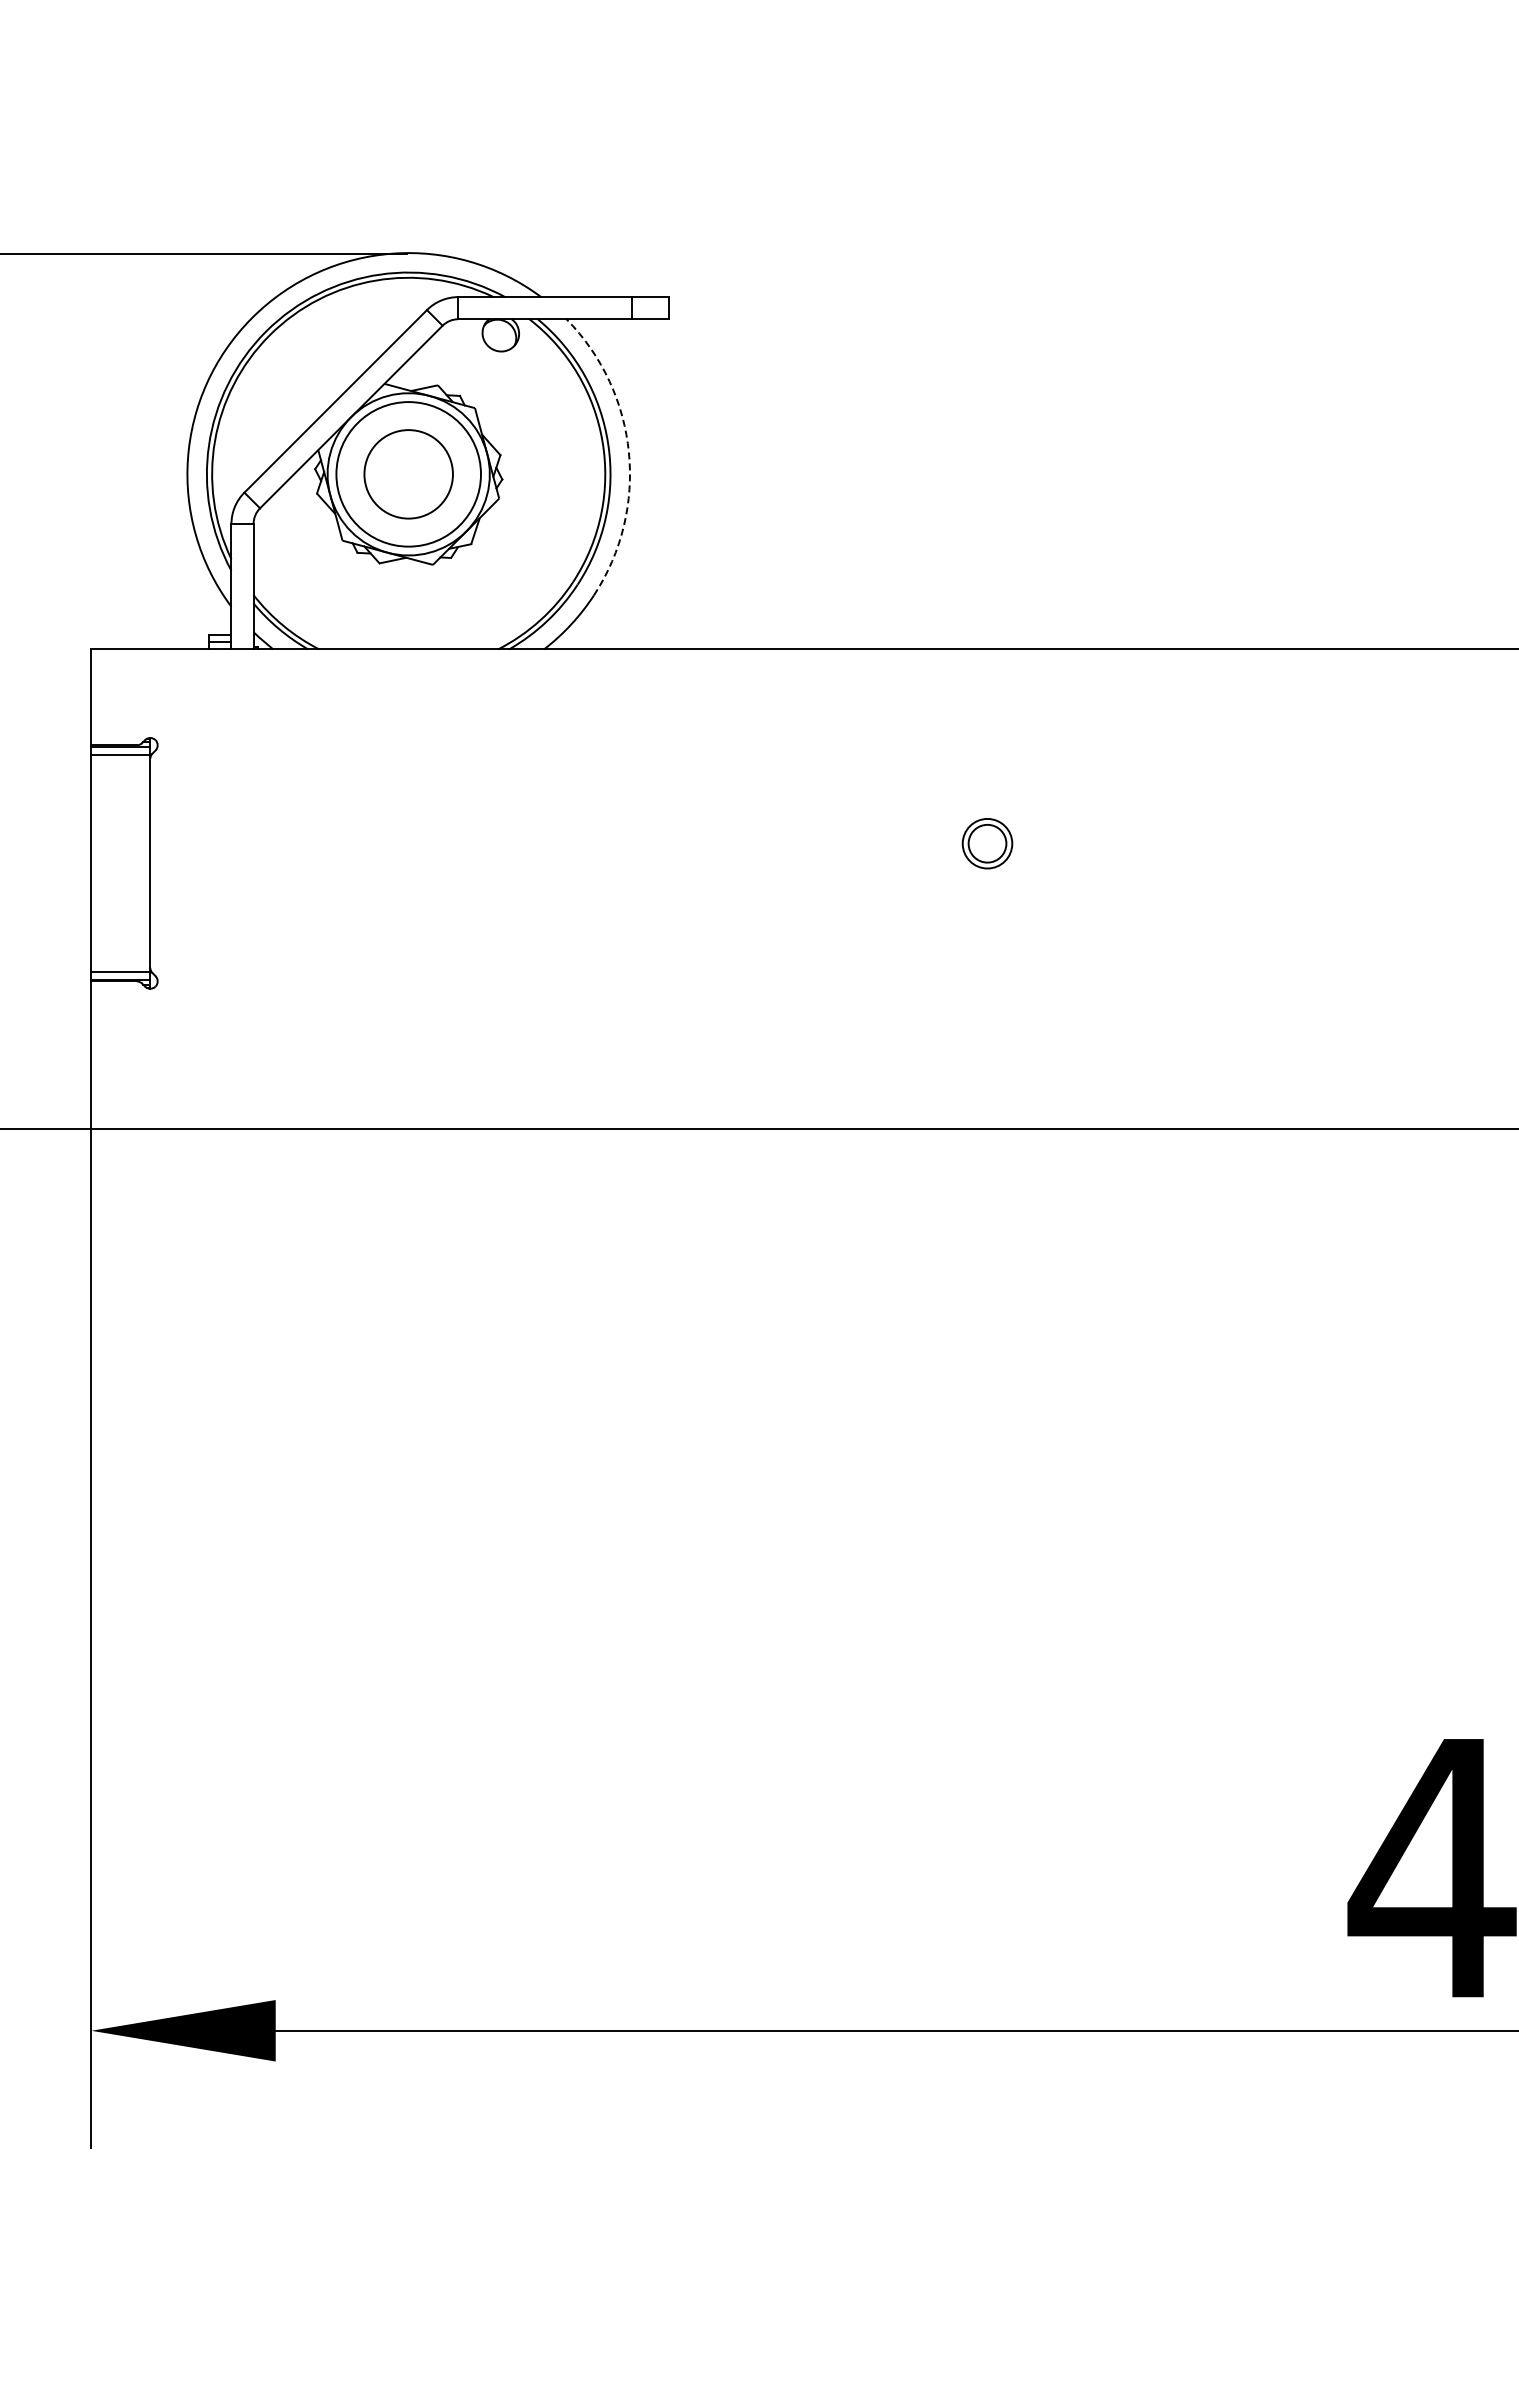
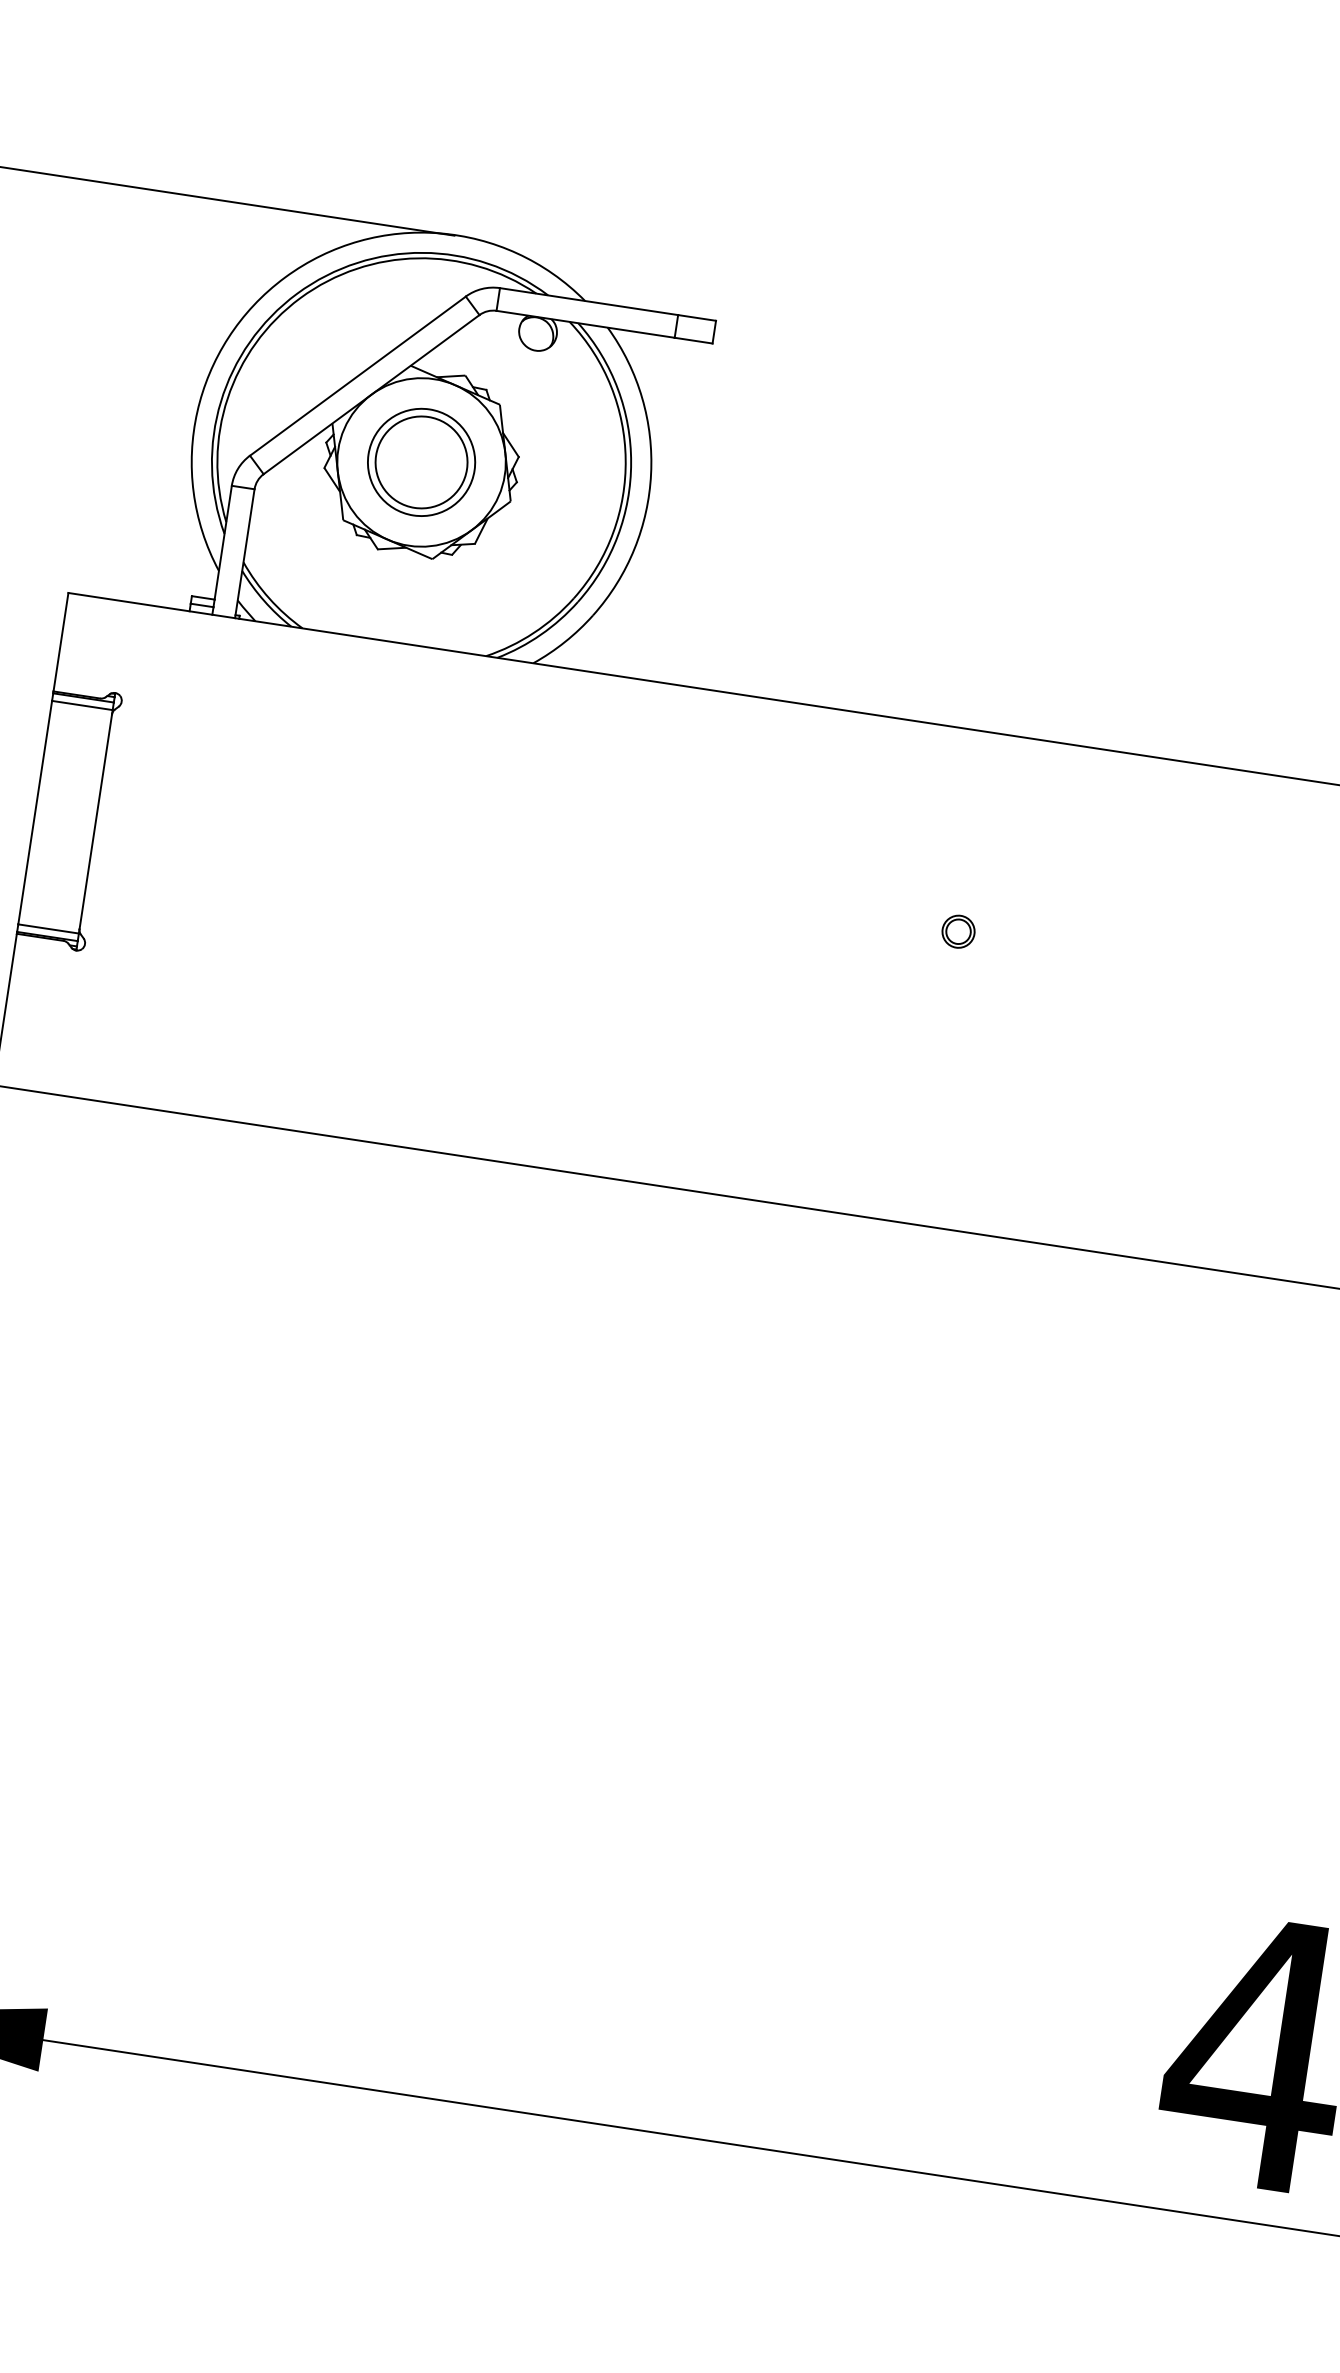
arc: (628, 452) -> (650, 474), dashed -> solid
circle: (408, 474) -> (421, 462), size x0.71
part: (987, 843) -> (958, 931), size x0.62

